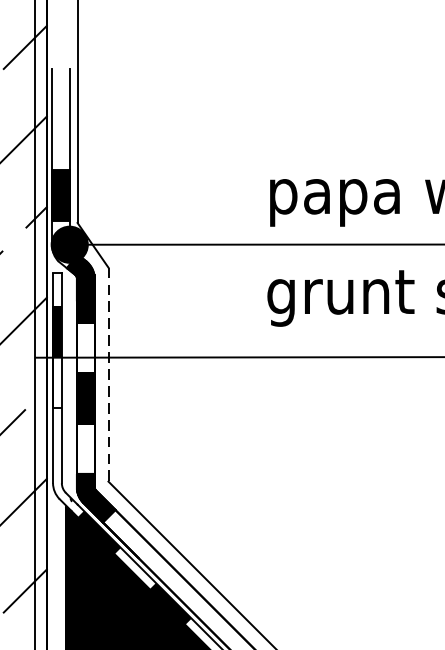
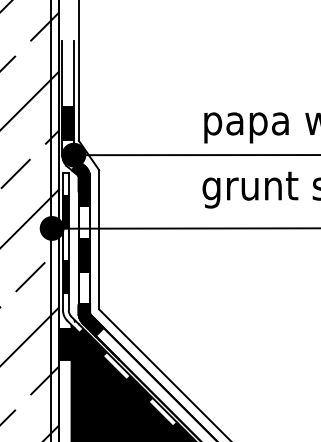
fill: (35, 357) -> (51, 228), added
line: (109, 374) -> (99, 239), dashed -> solid
fill: (56, 432) -> (65, 277), added
fill: (55, 535) -> (64, 344), added

